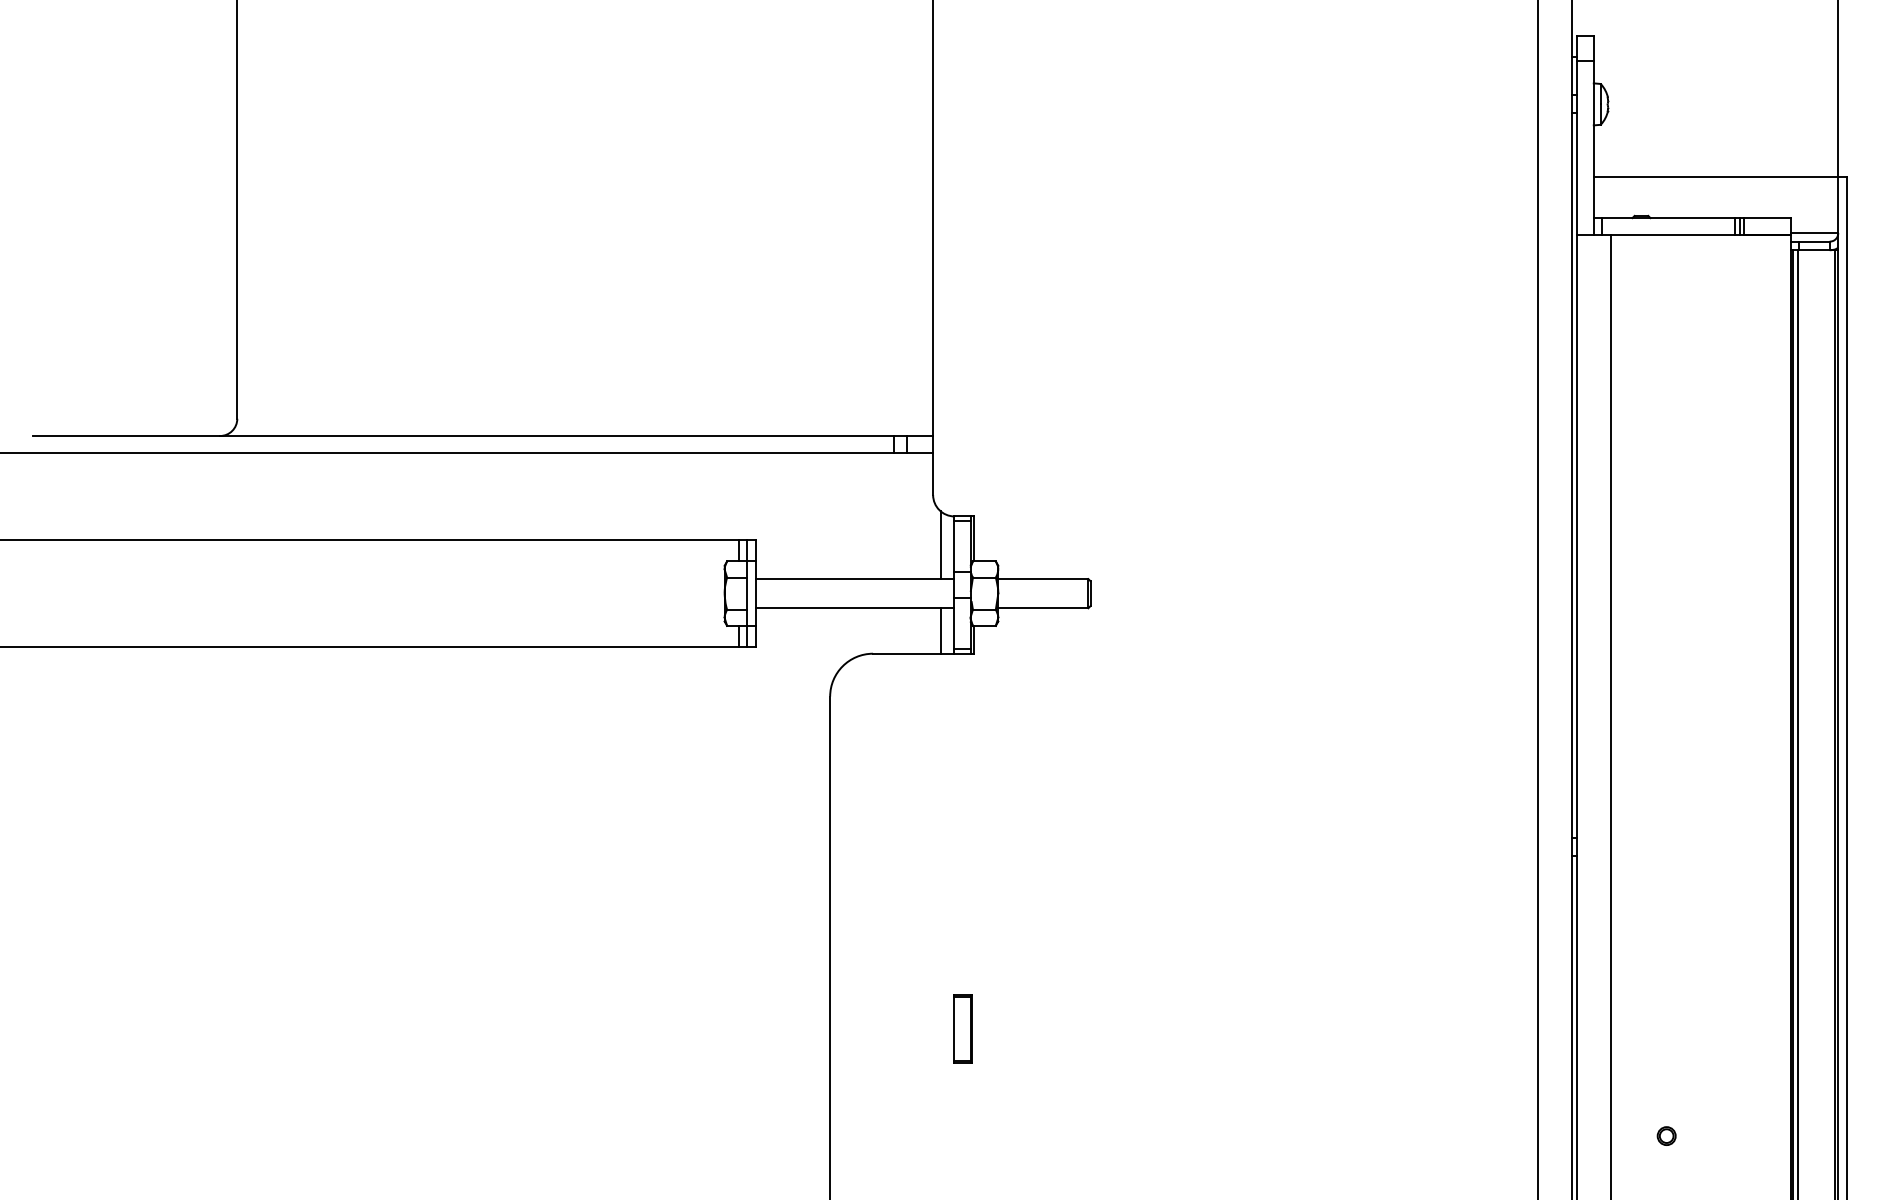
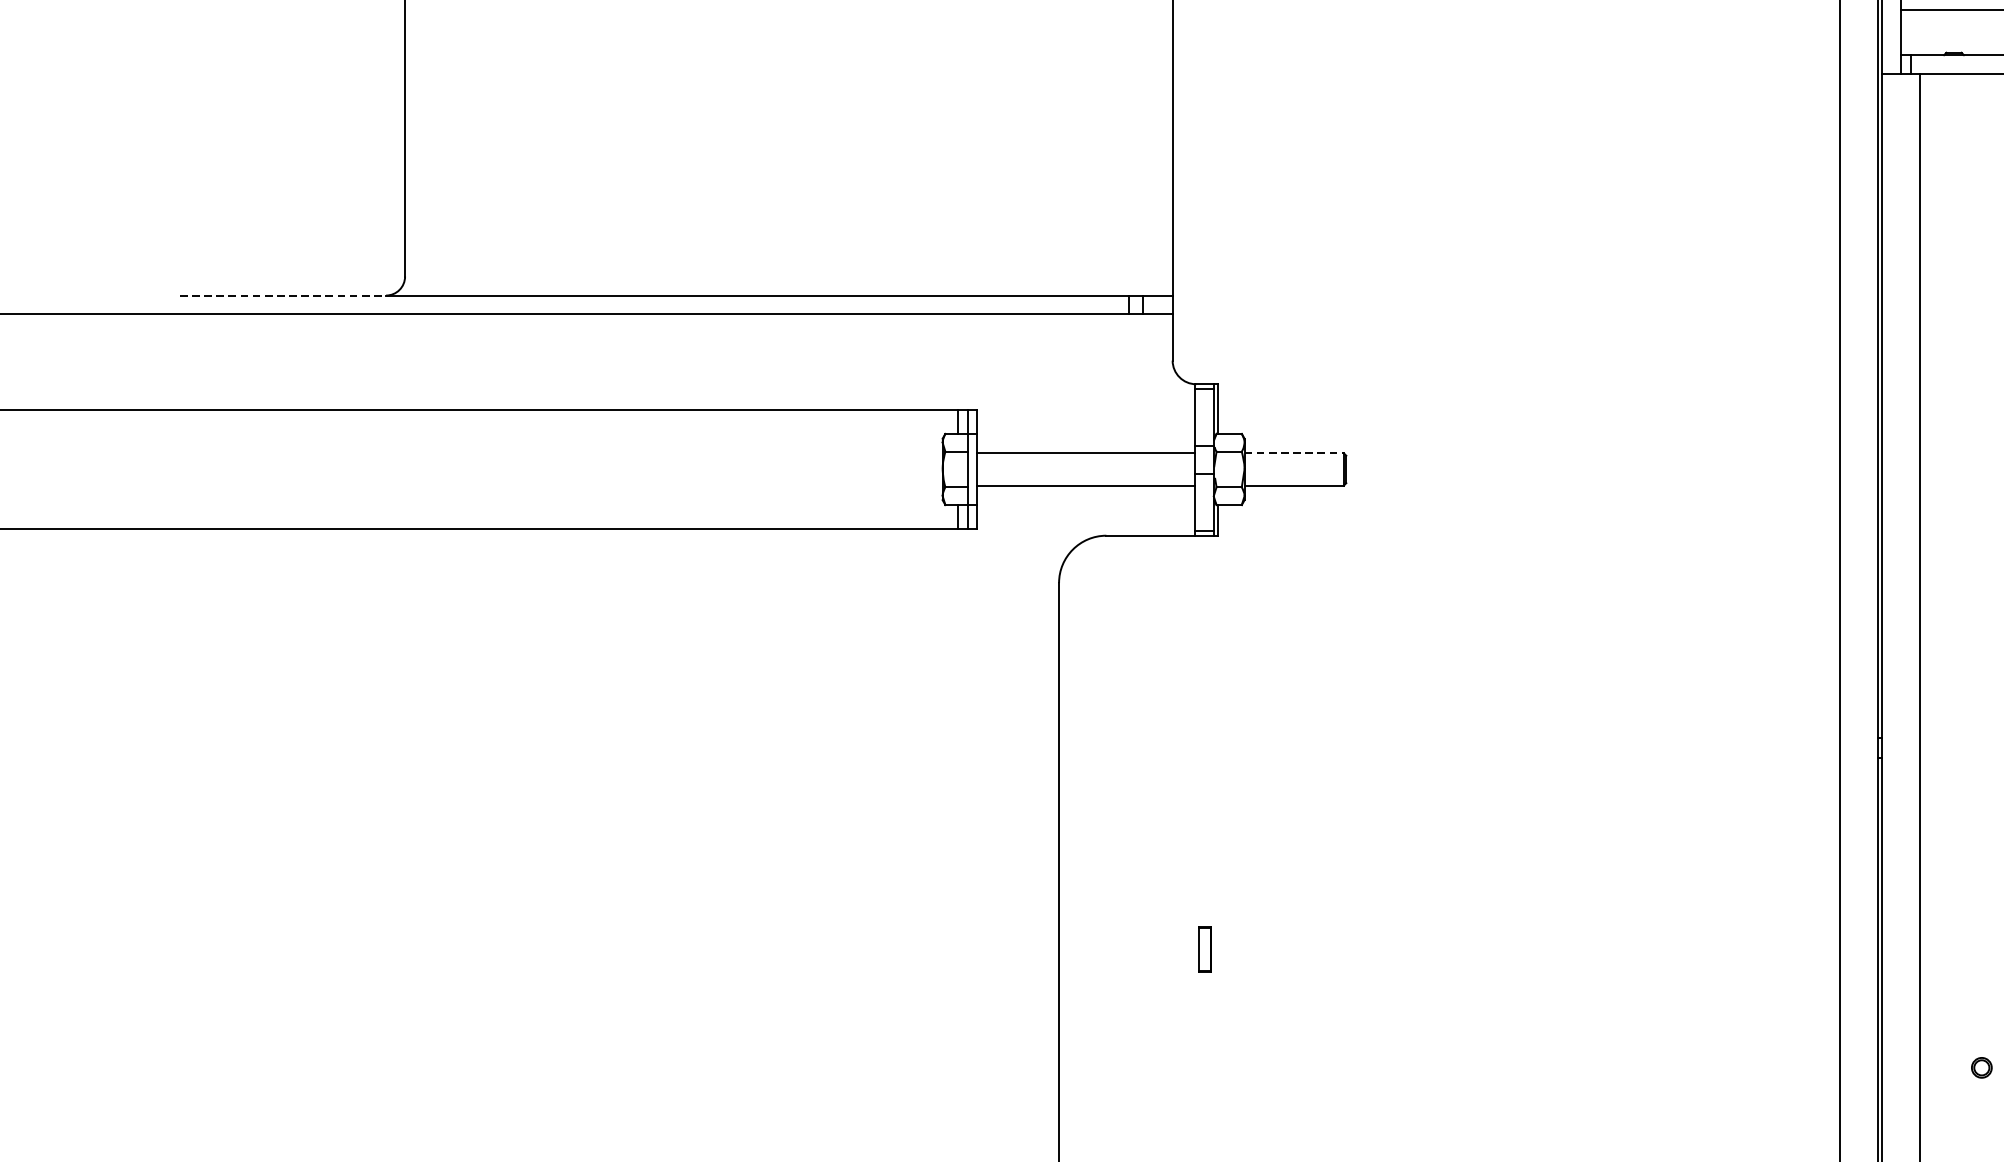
line: (127, 436) -> (283, 296), solid -> dashed
line: (940, 545) -> (1180, 416), removed
line: (1043, 579) -> (1294, 453), solid -> dashed
line: (940, 630) -> (1180, 510), removed
part: (962, 1028) -> (1205, 949), size x0.6

